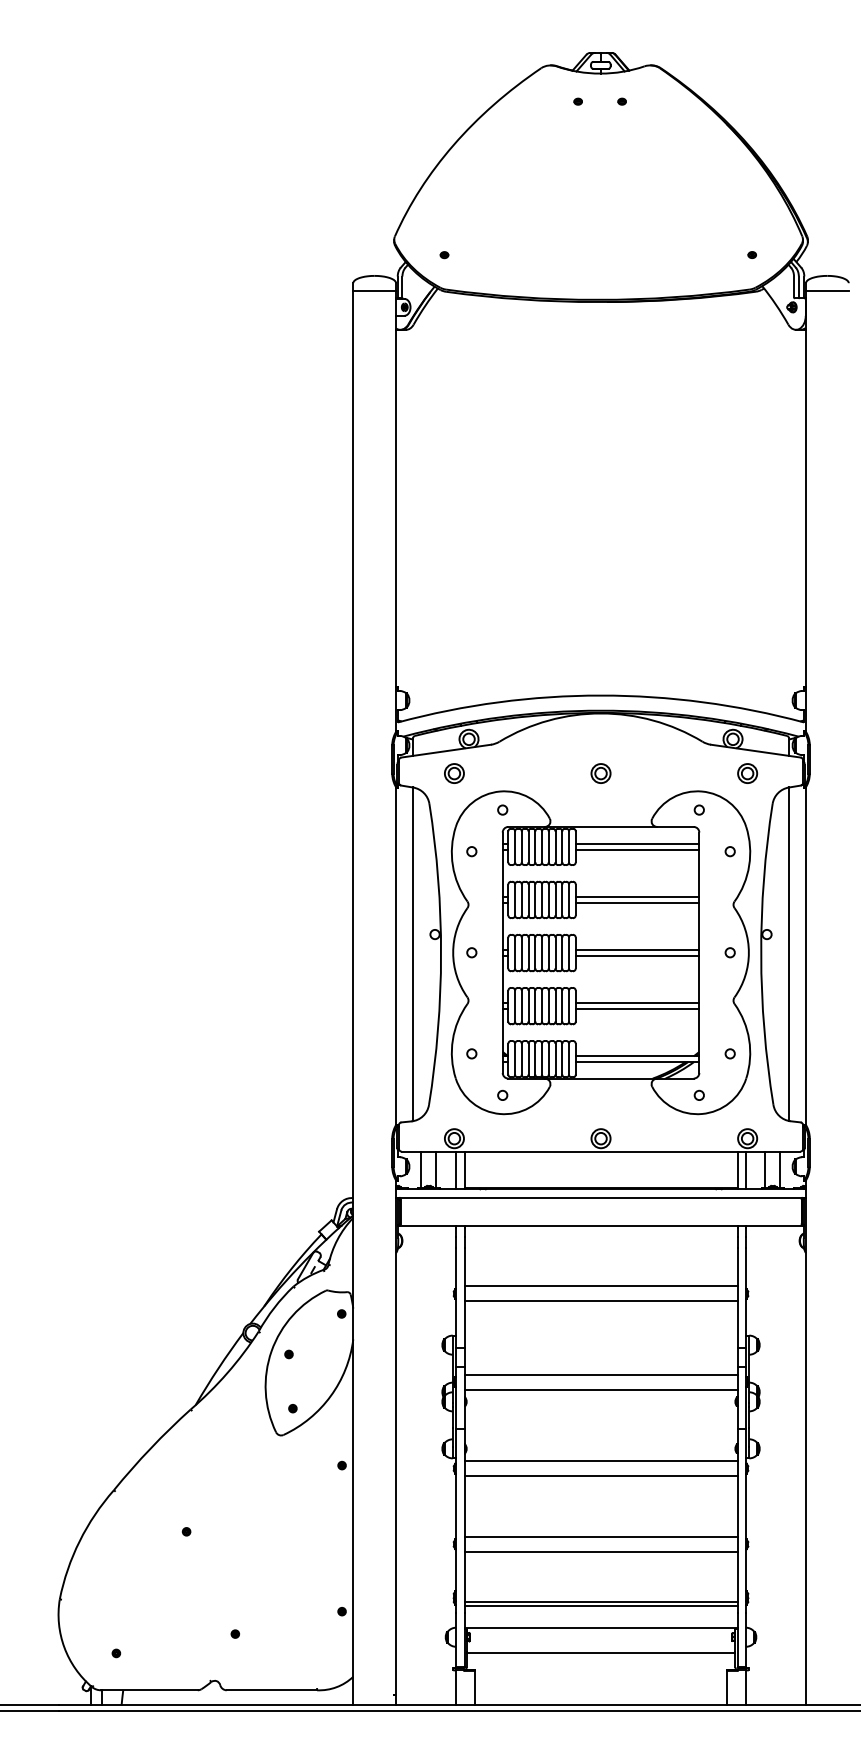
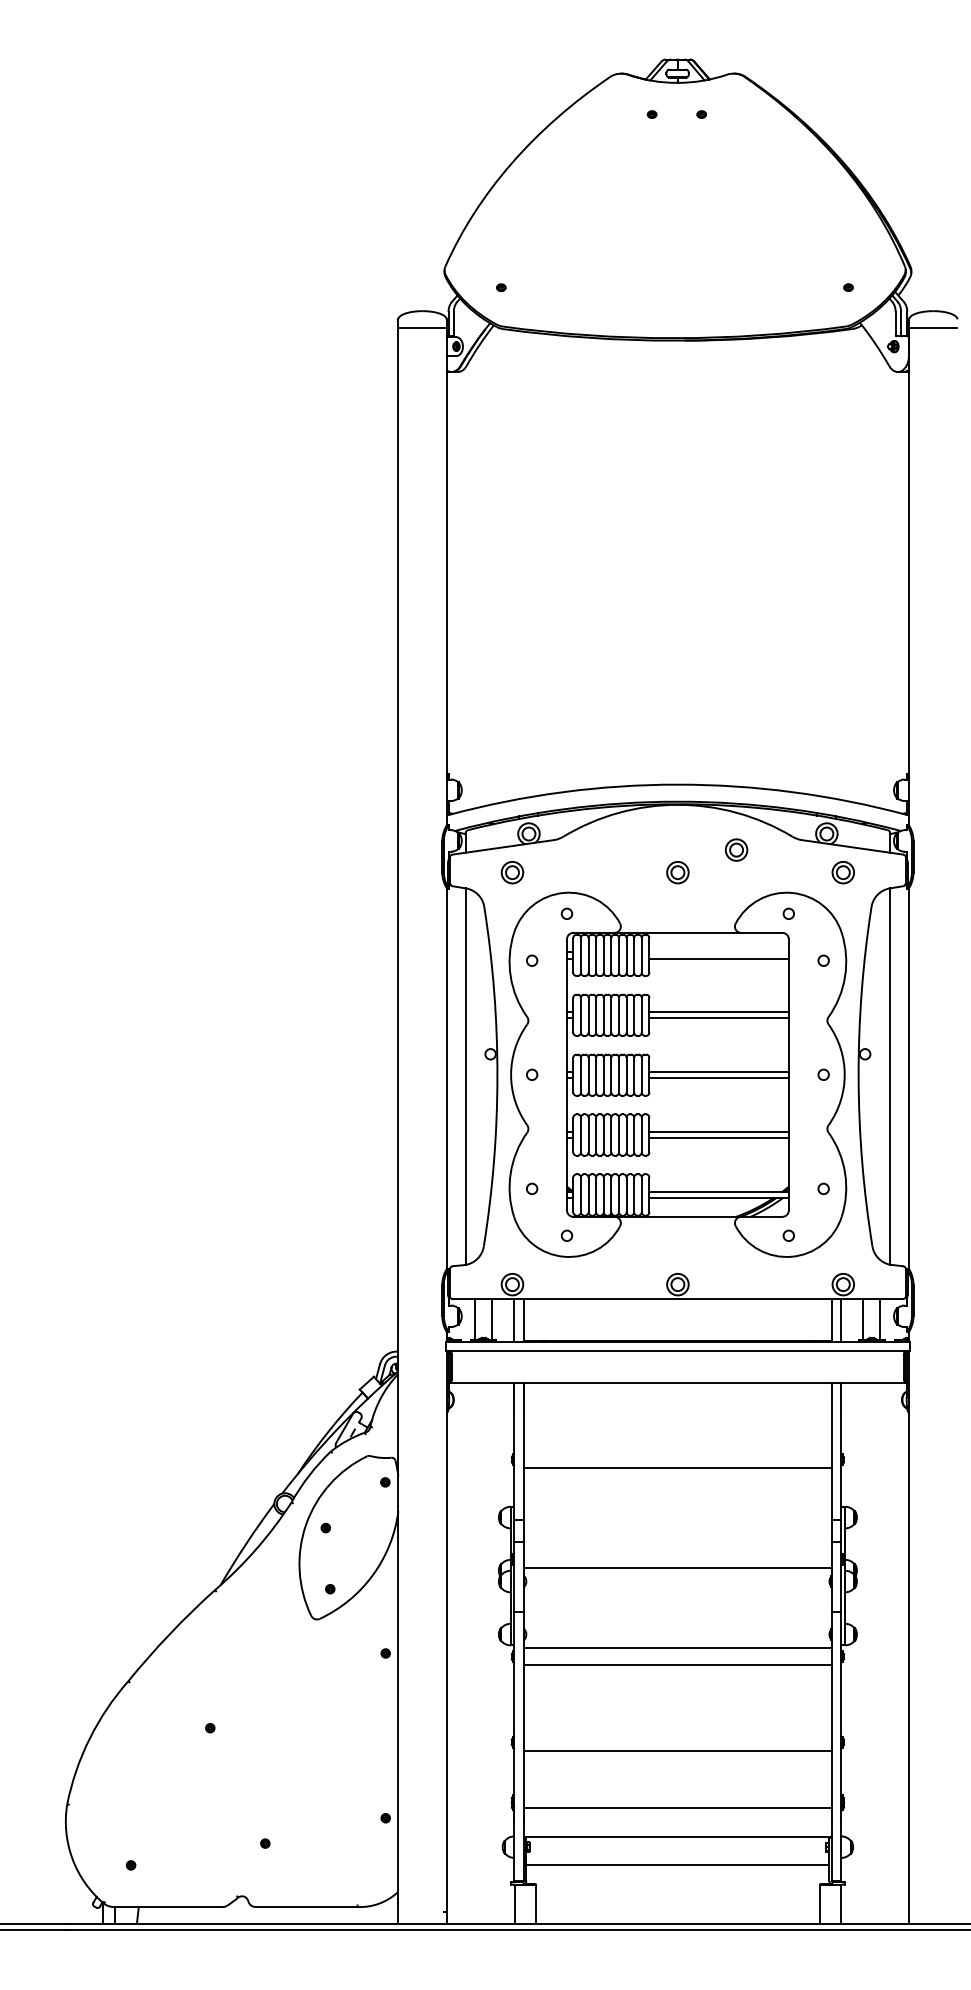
part: (652, 753) -> (735, 850), added
line: (637, 844) -> (719, 952), removed
line: (600, 1286) -> (677, 1451), removed
line: (600, 1374) -> (677, 1550), removed
line: (600, 1536) -> (677, 1733), removed
line: (600, 1605) -> (677, 1811), removed

